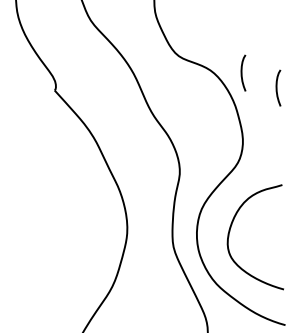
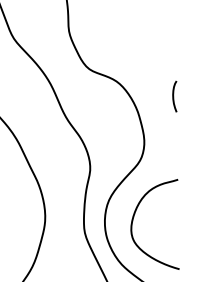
curve: (242, 72) -> (143, 83), removed

